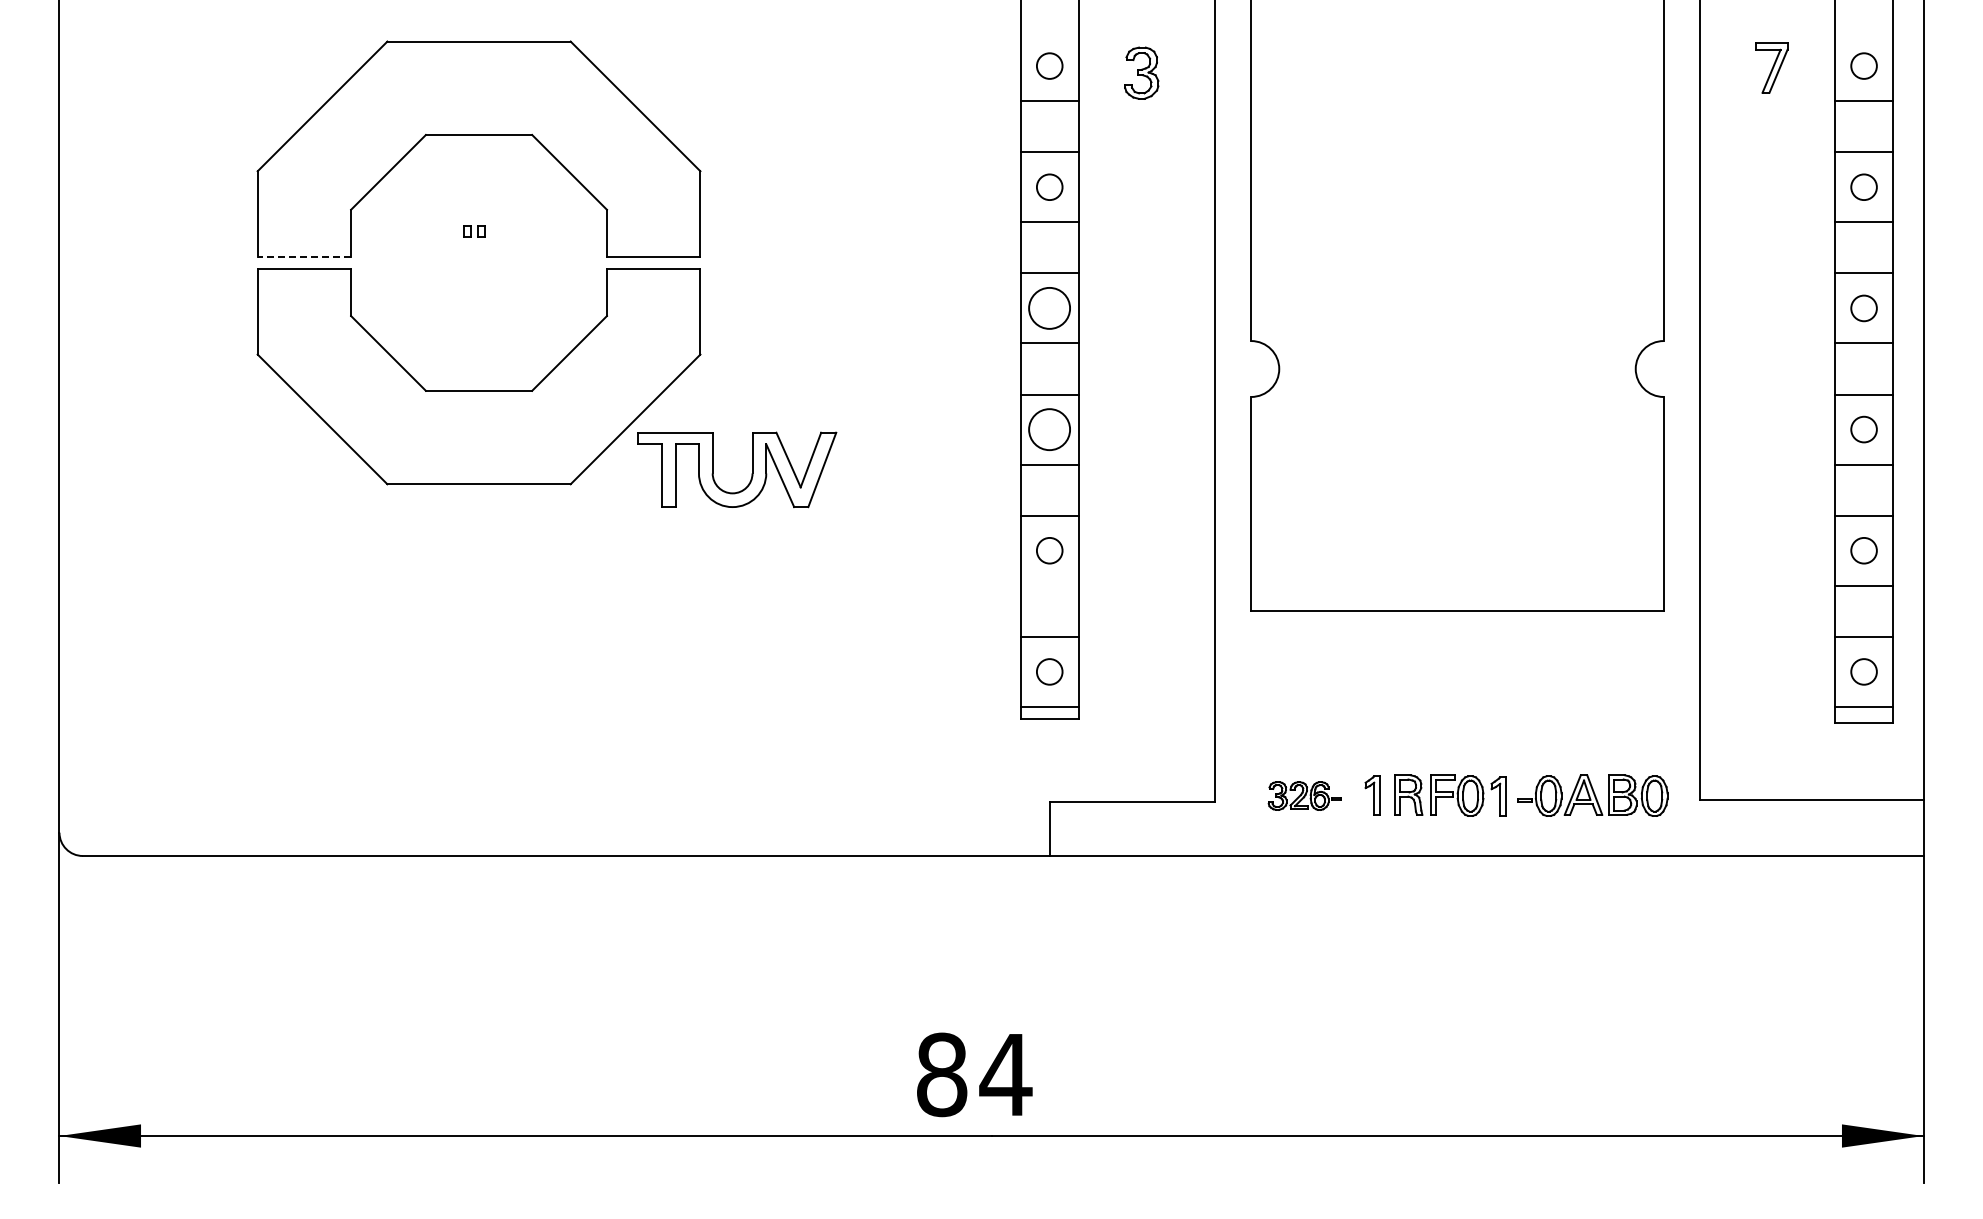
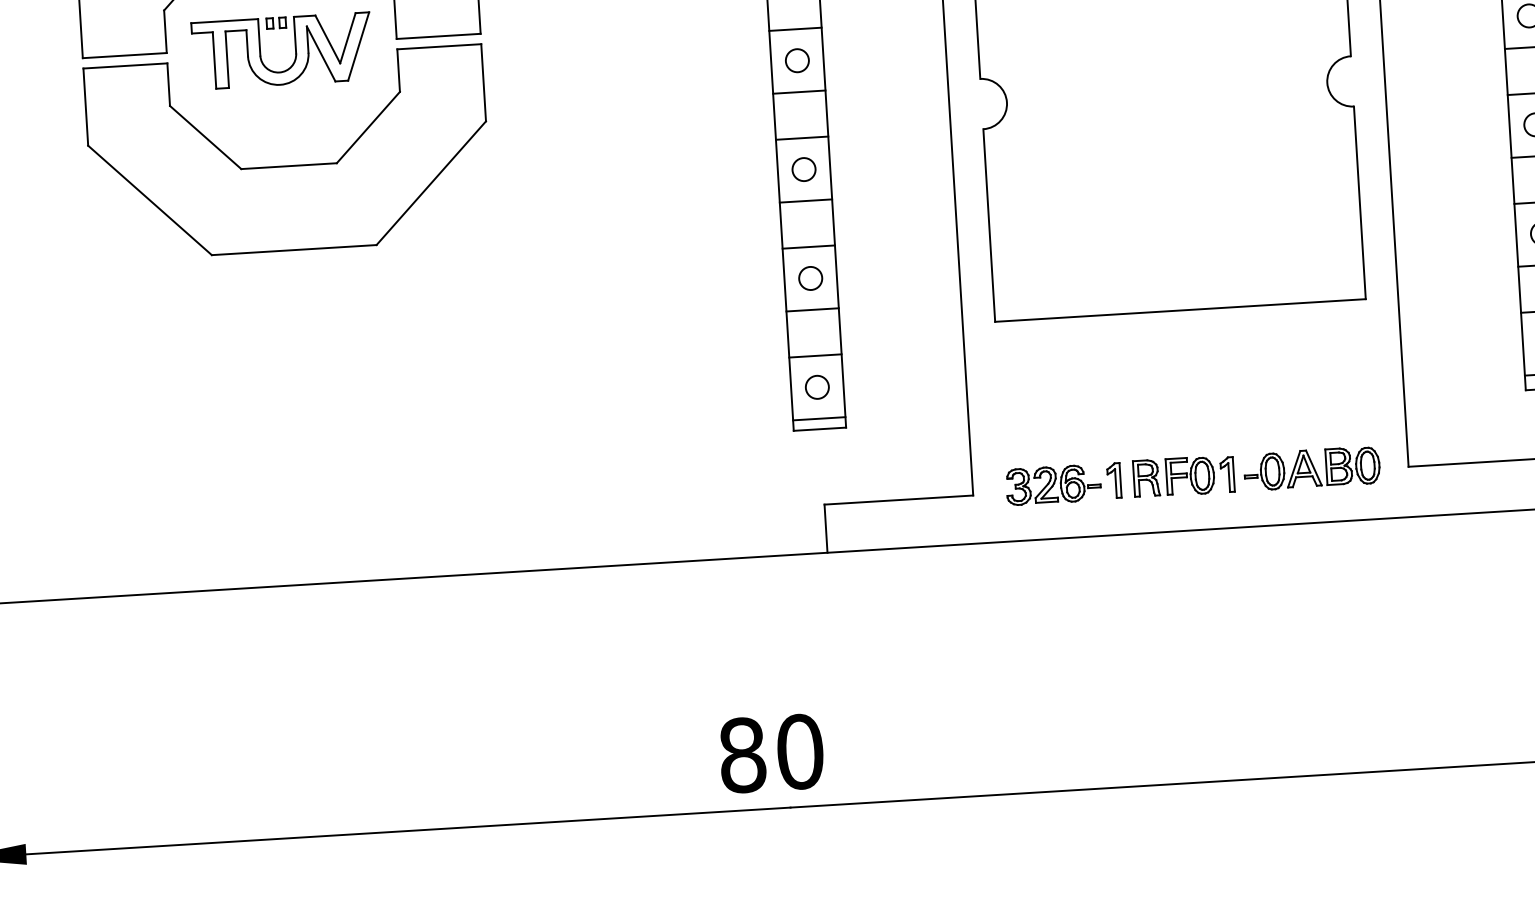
line: (304, 257) -> (124, 55), dashed -> solid
circle: (1049, 308) -> (797, 60), size x0.62
circle: (1049, 429) -> (803, 169), size x0.62
part: (751, 473) -> (295, 53), moved
line: (1049, 585) -> (812, 309), added
part: (1304, 795) -> (1053, 484), size x1.43
text: (1005, 1074) -> (799, 751), 84 -> 80

